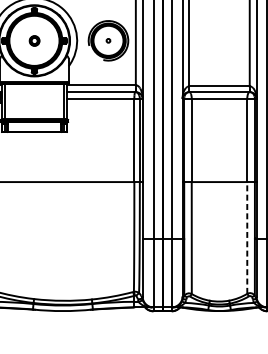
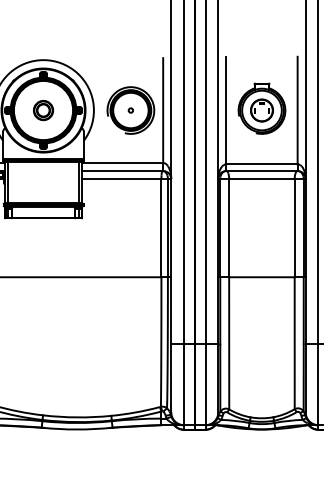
part: (219, 39) -> (261, 108), added
part: (34, 40) -> (43, 110), size x1.67
line: (247, 238) -> (294, 343), dashed -> solid

